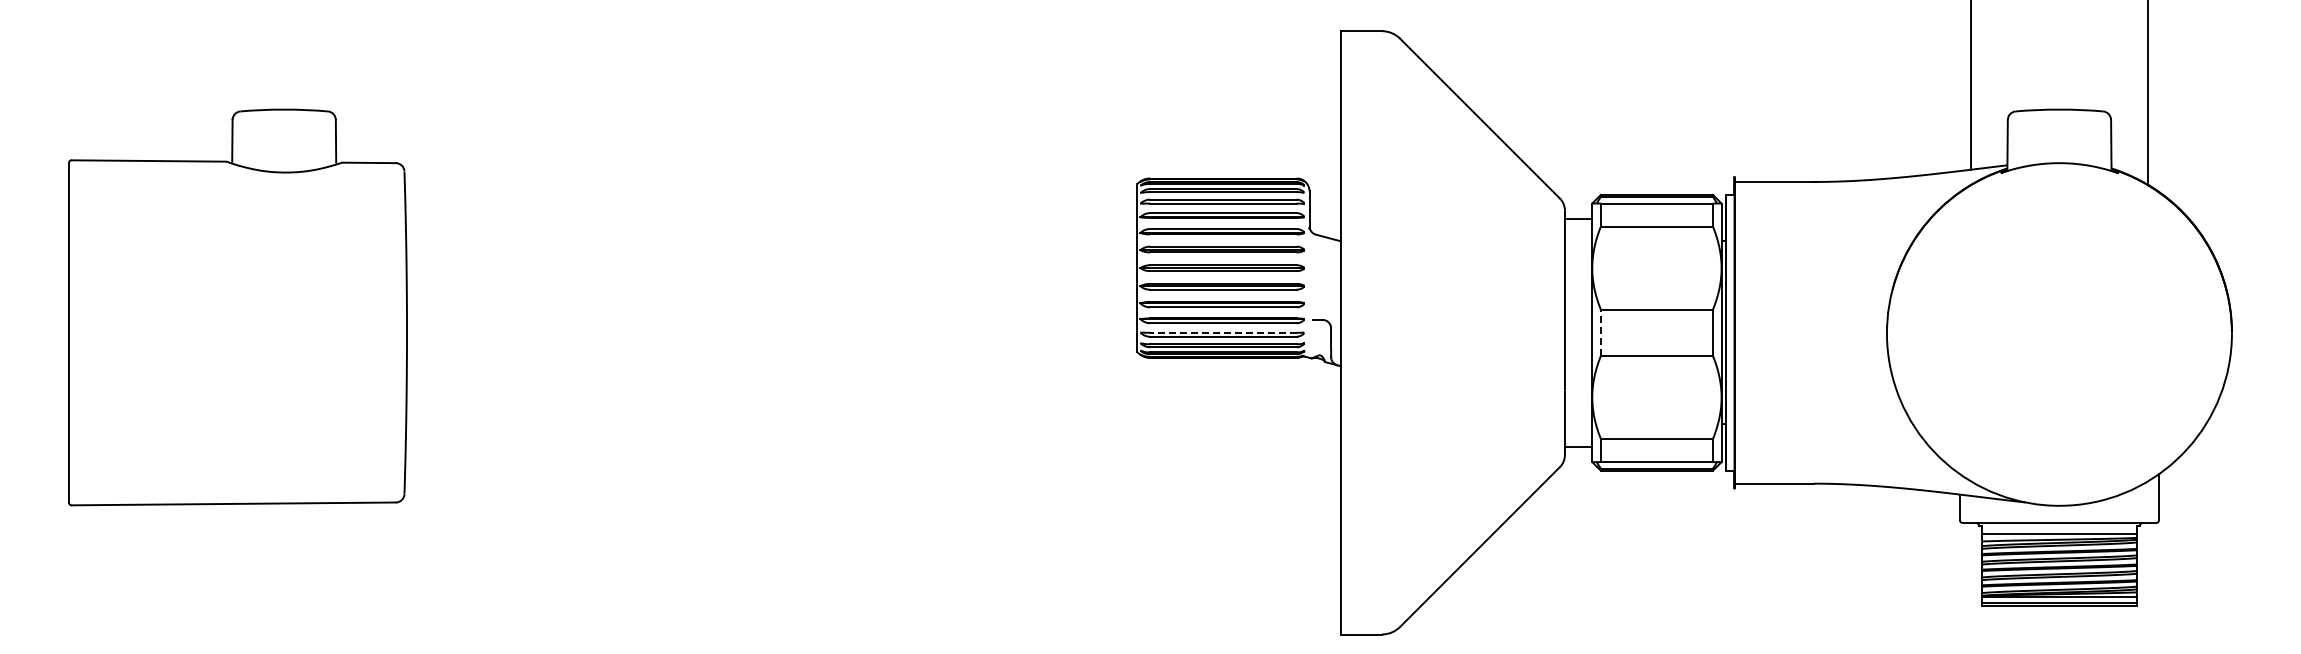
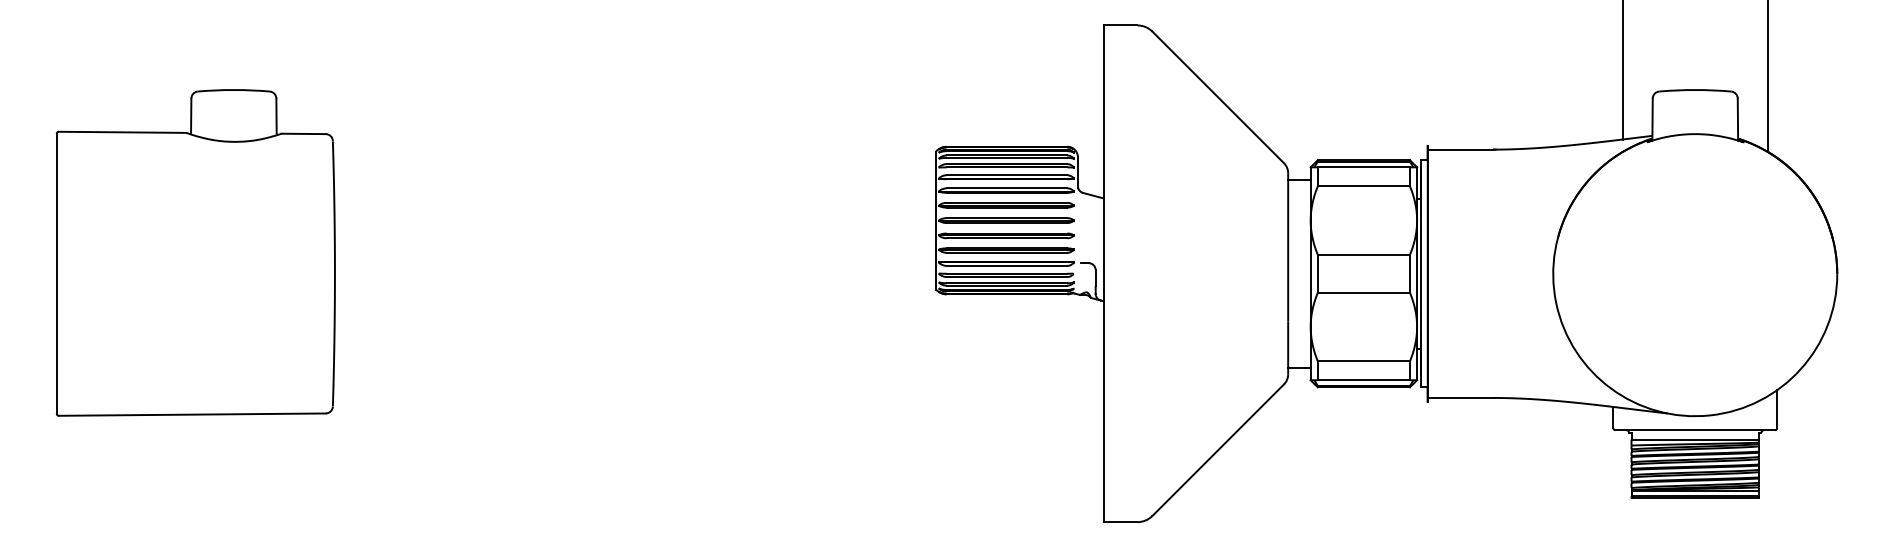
line: (1222, 332) -> (1006, 273), dashed -> solid
line: (1600, 332) -> (1317, 273), dashed -> solid

